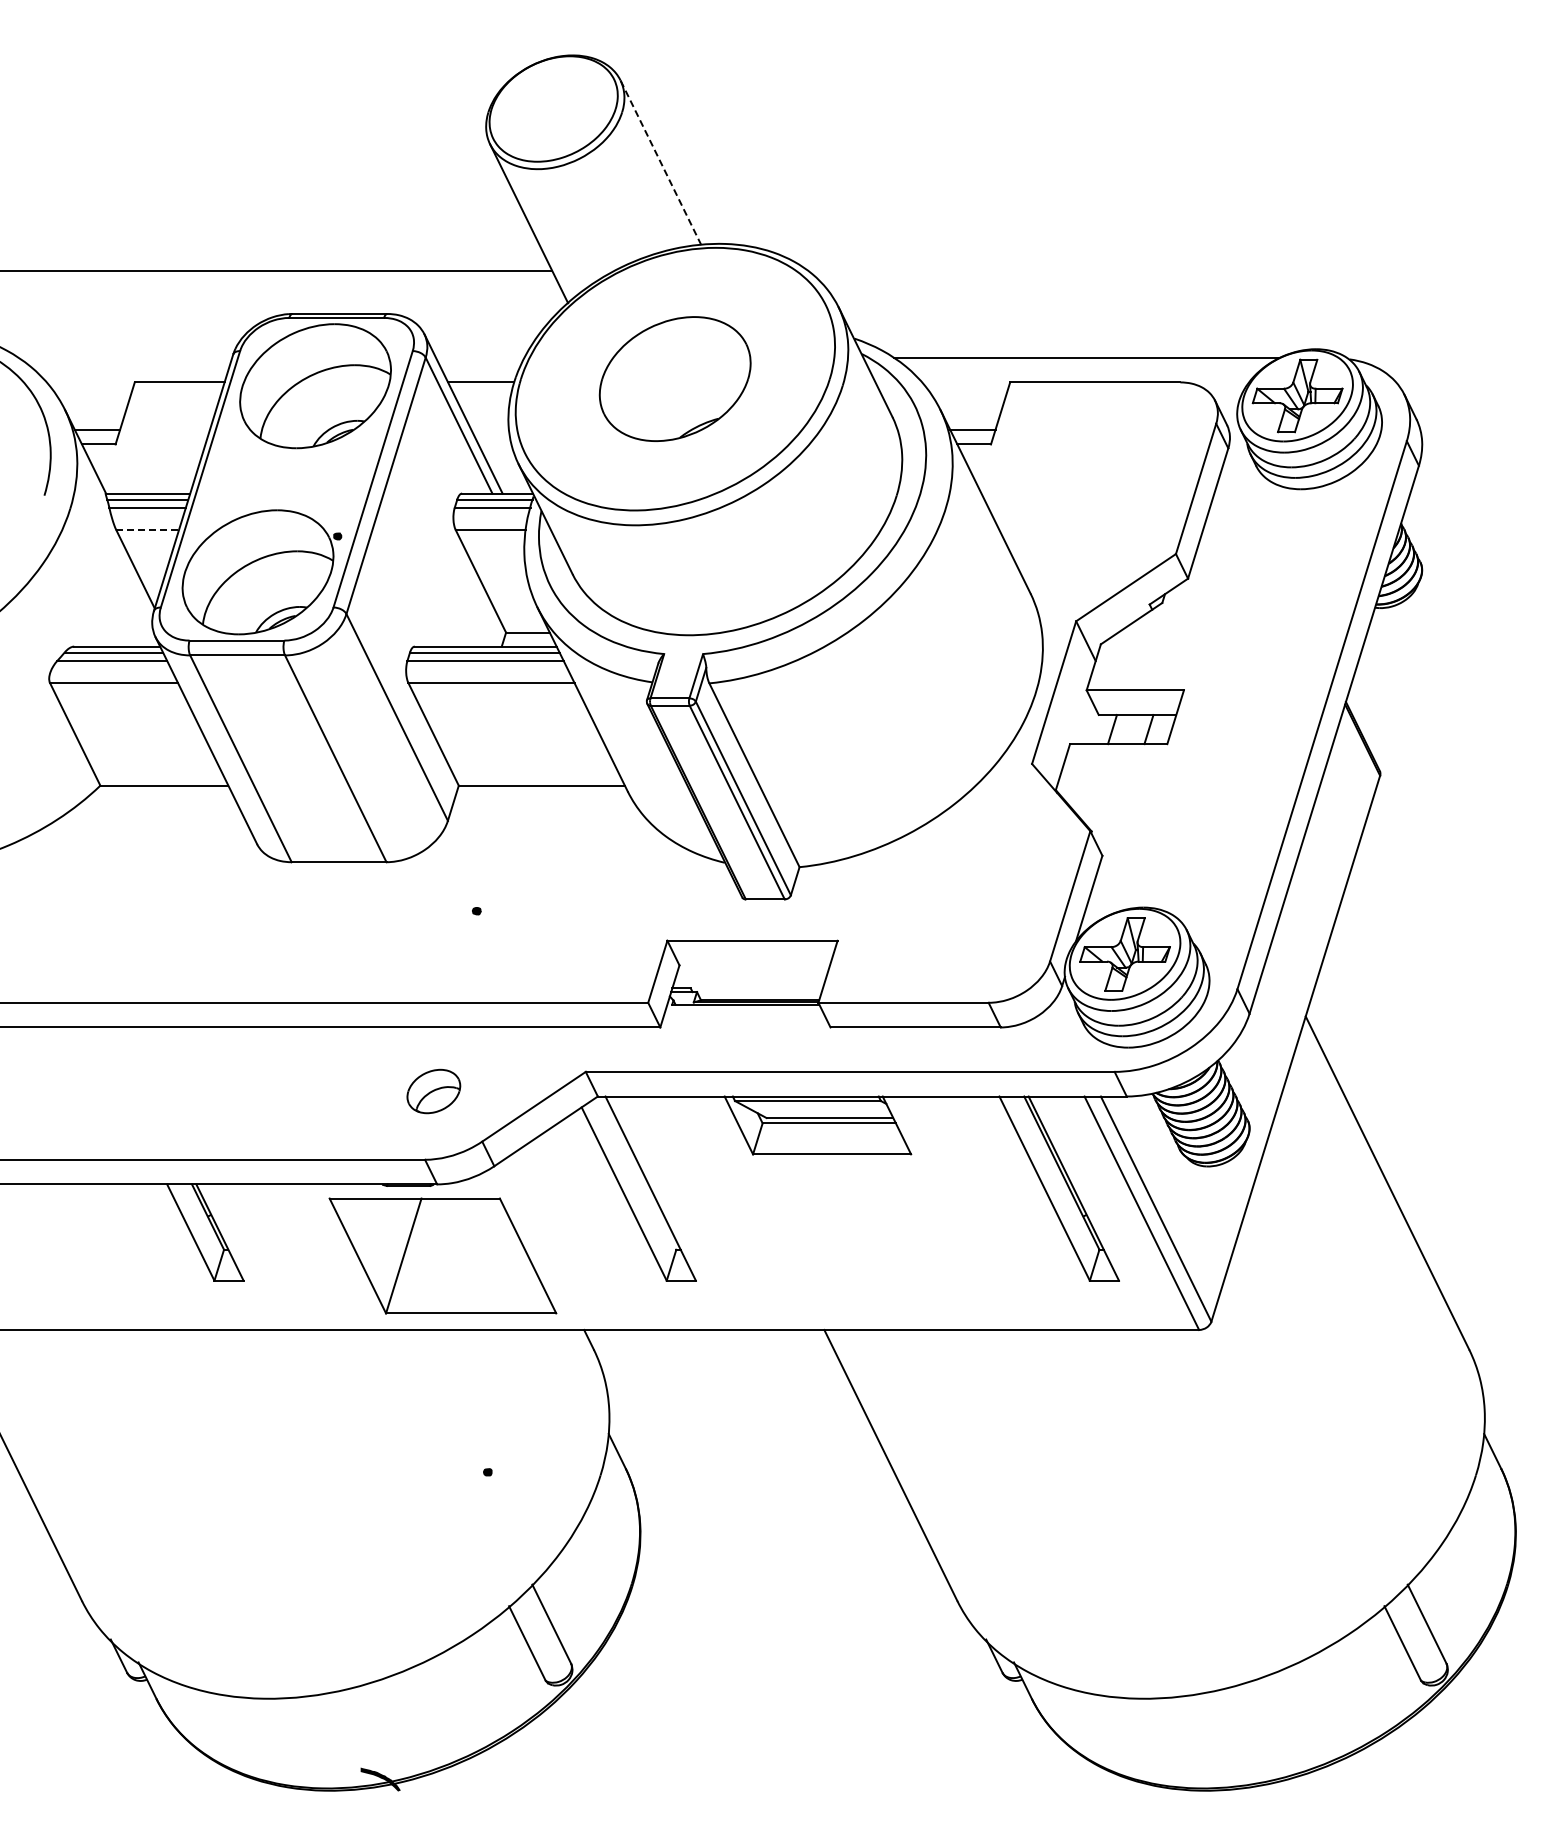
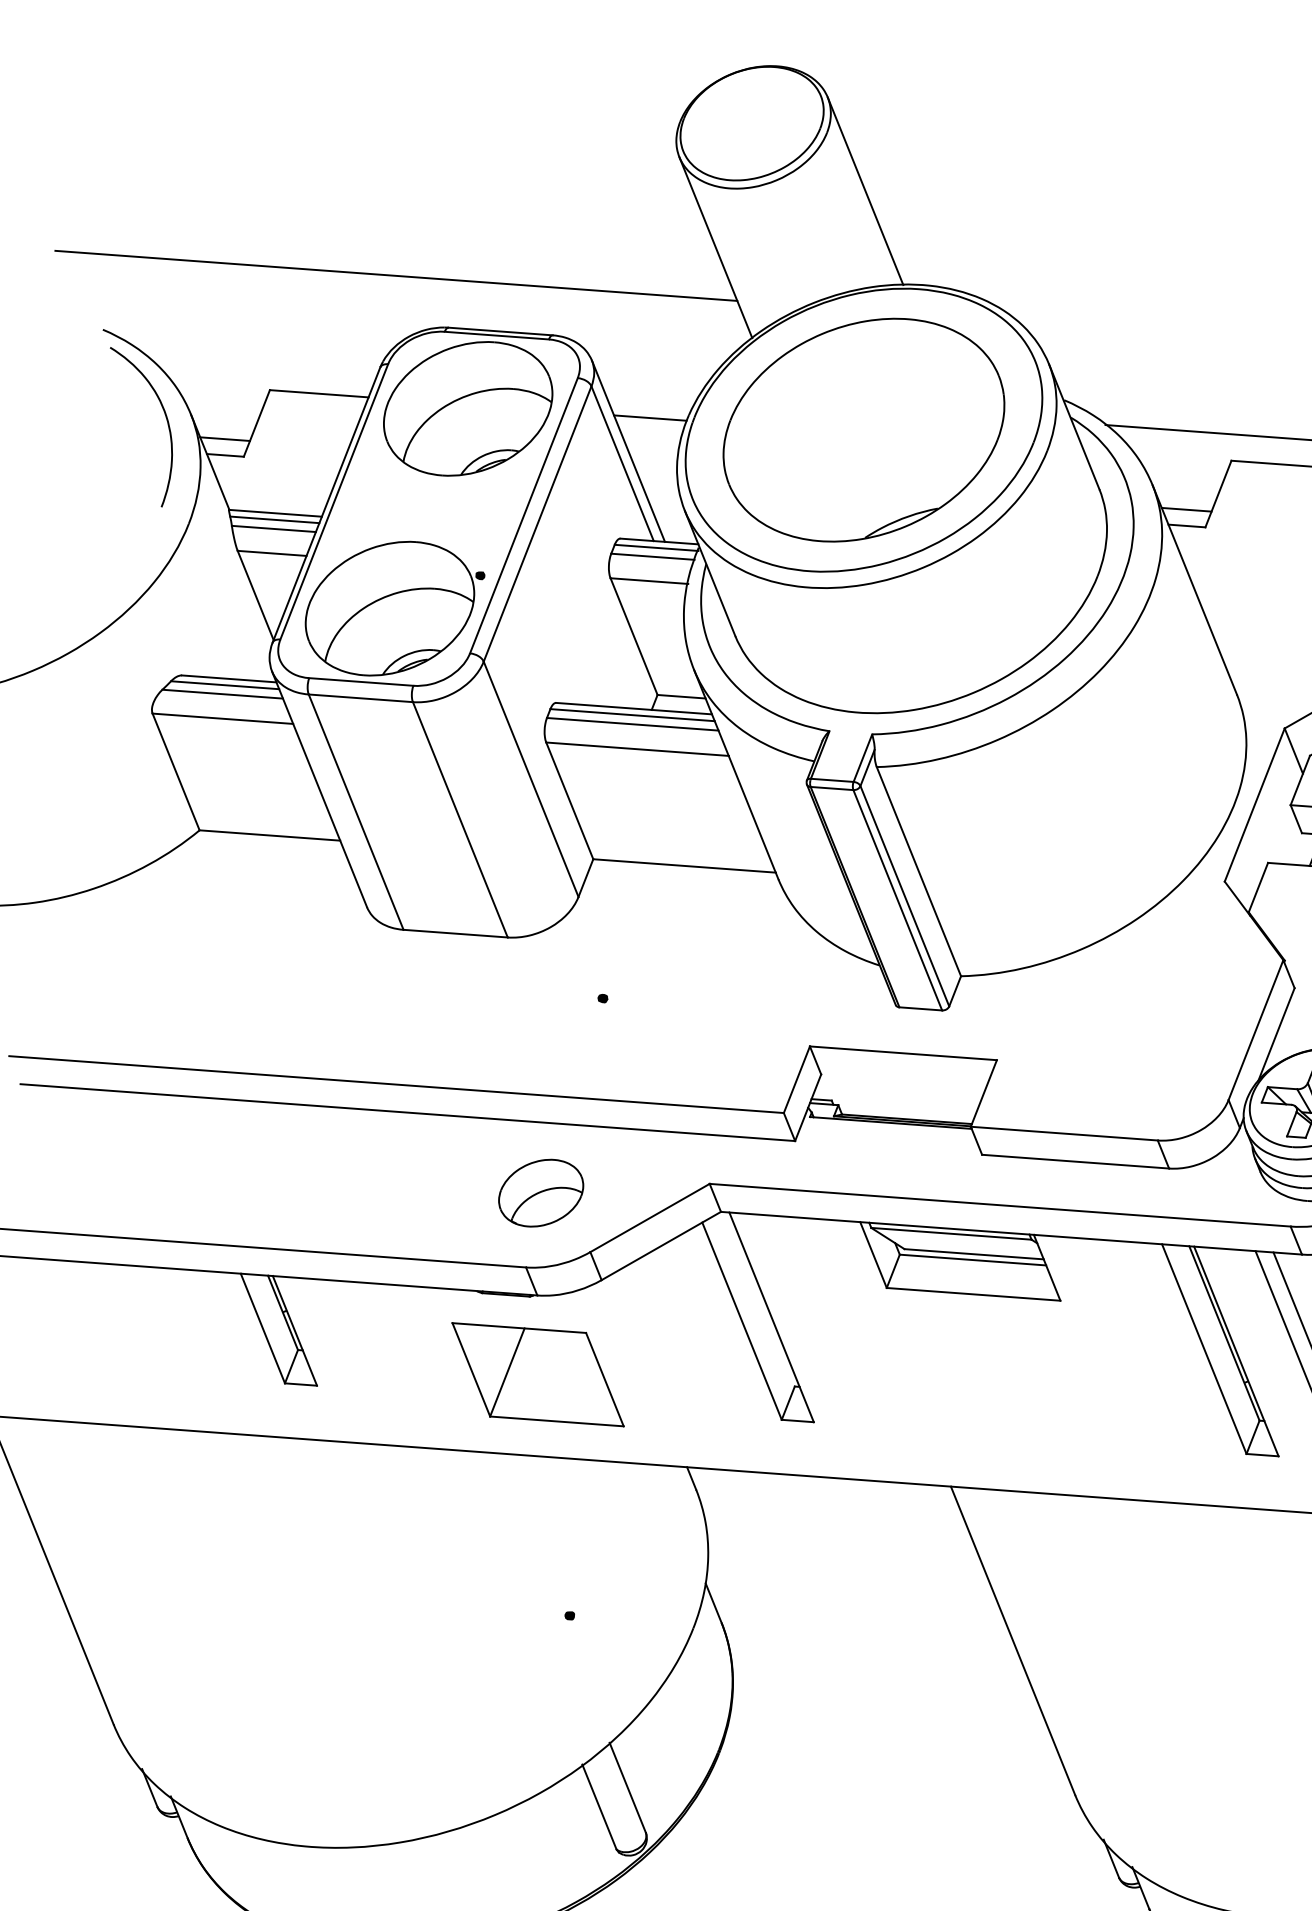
line: (660, 162) -> (865, 190), dashed -> solid
part: (674, 378) -> (863, 429), size x1.67
line: (148, 530) -> (273, 553), dashed -> solid
part: (433, 1091) -> (540, 1193), size x1.43
part: (443, 1256) -> (538, 1375), size x0.71

